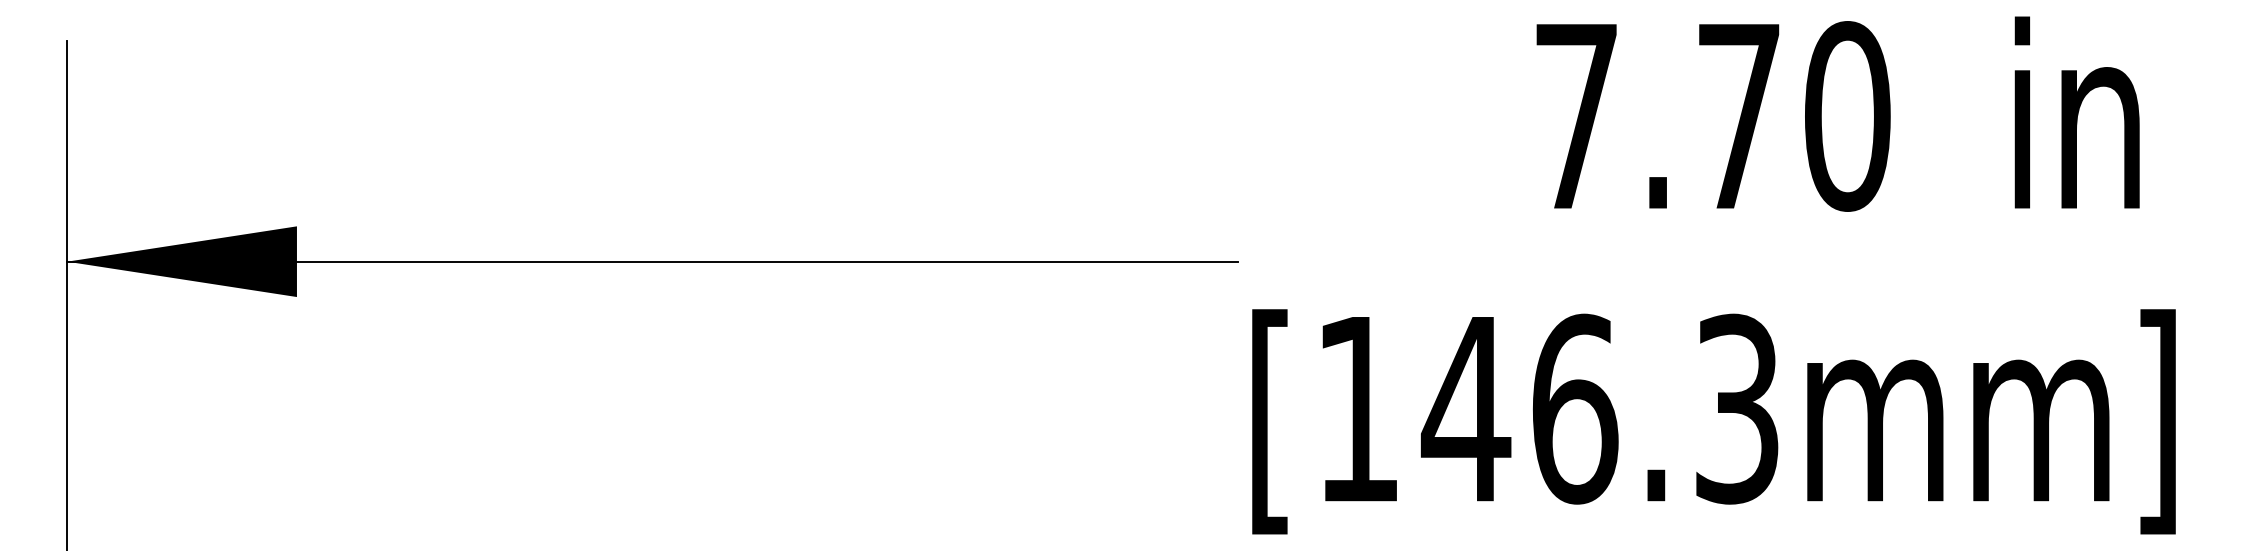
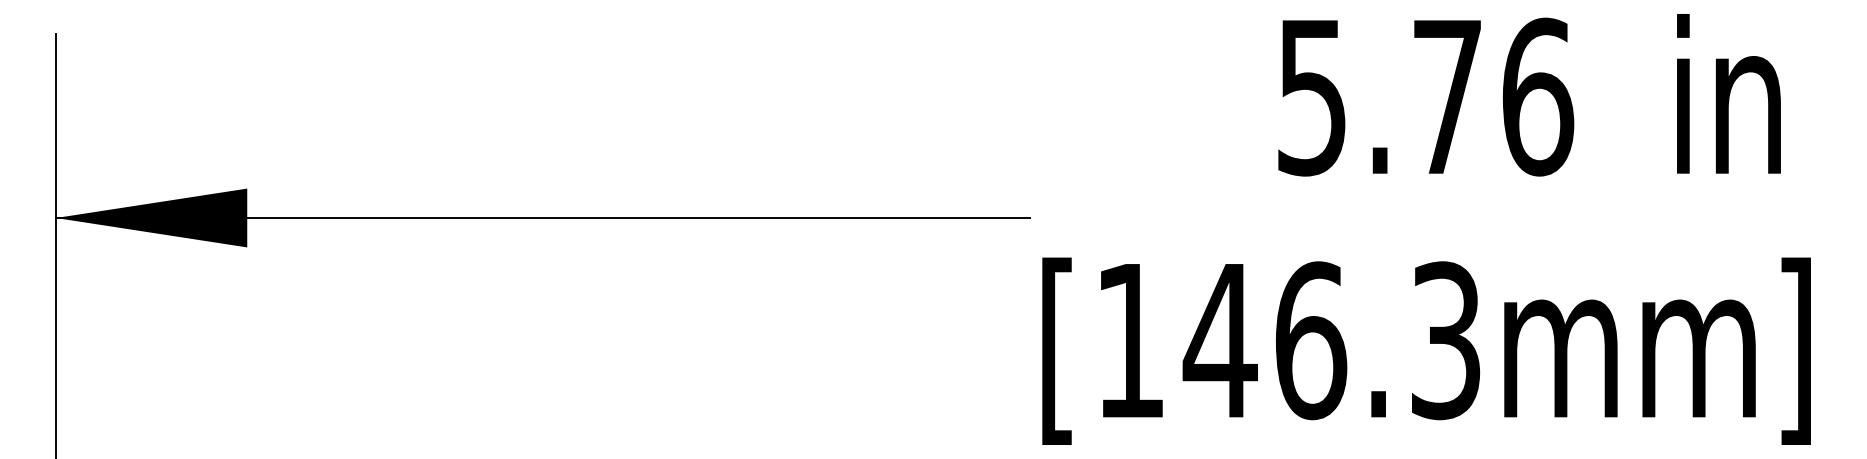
text: (1713, 115) -> (1426, 96), 7.70 -> 5.76

